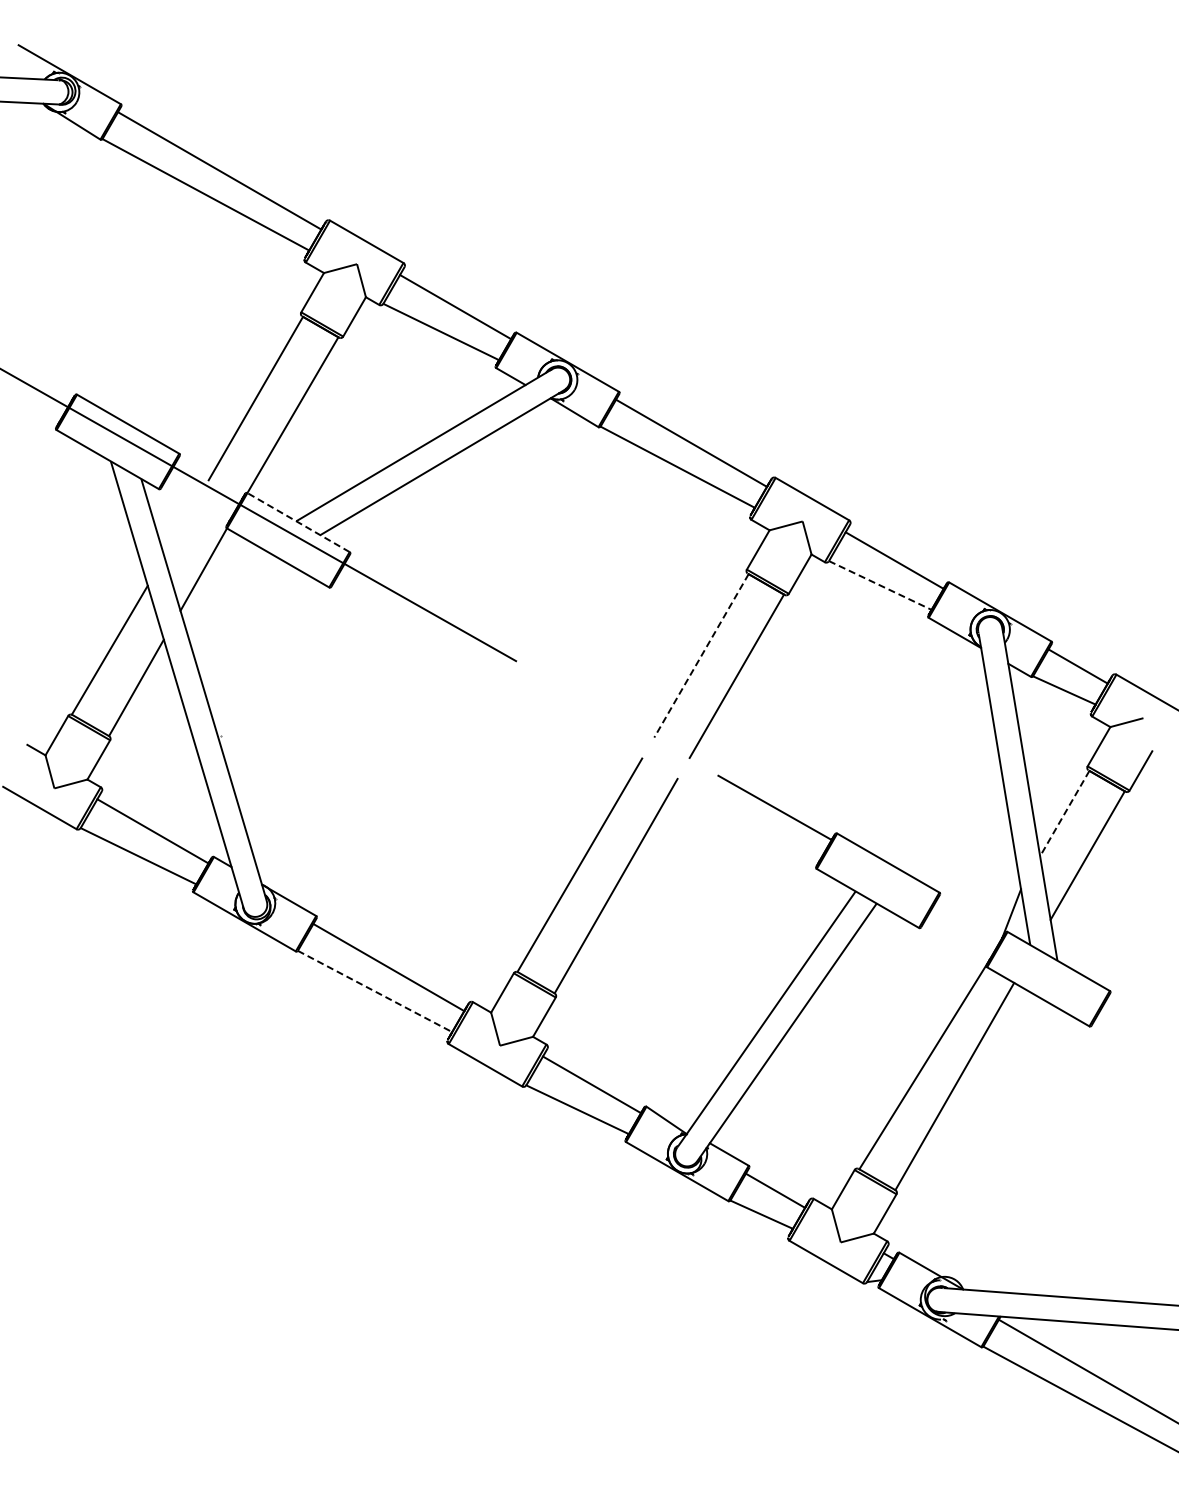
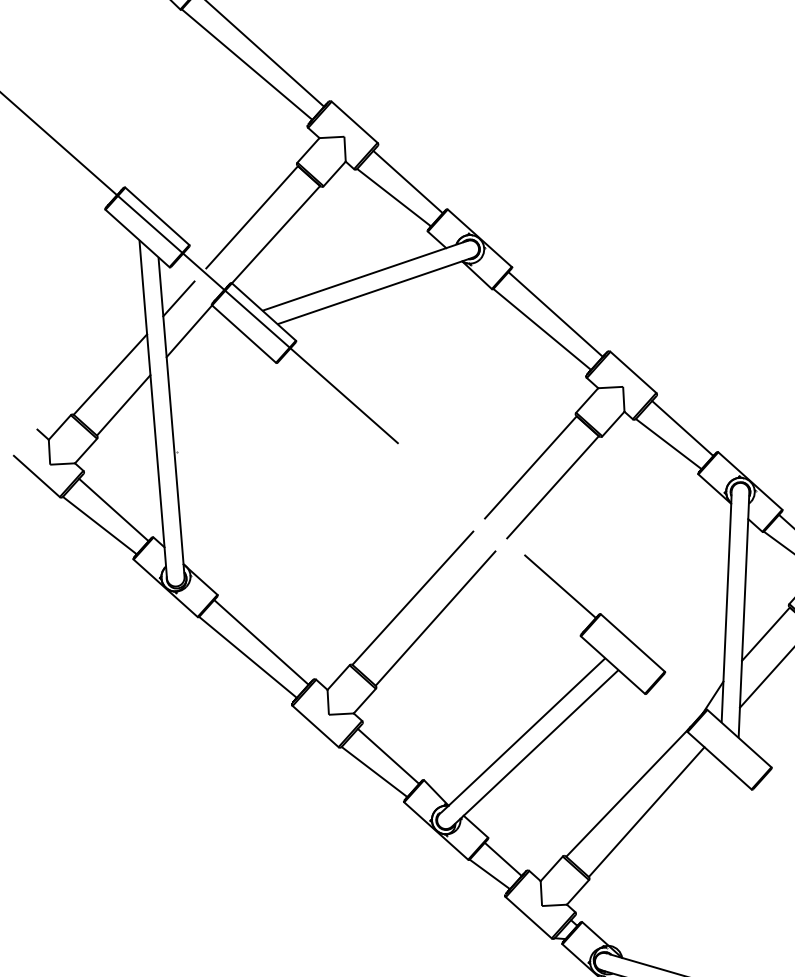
line: (298, 522) -> (263, 311), dashed -> solid
line: (180, 528) -> (178, 298), added
line: (880, 585) -> (668, 444), dashed -> solid
line: (701, 656) -> (530, 467), dashed -> solid
line: (1064, 814) -> (765, 634), dashed -> solid
line: (375, 991) -> (248, 657), dashed -> solid

